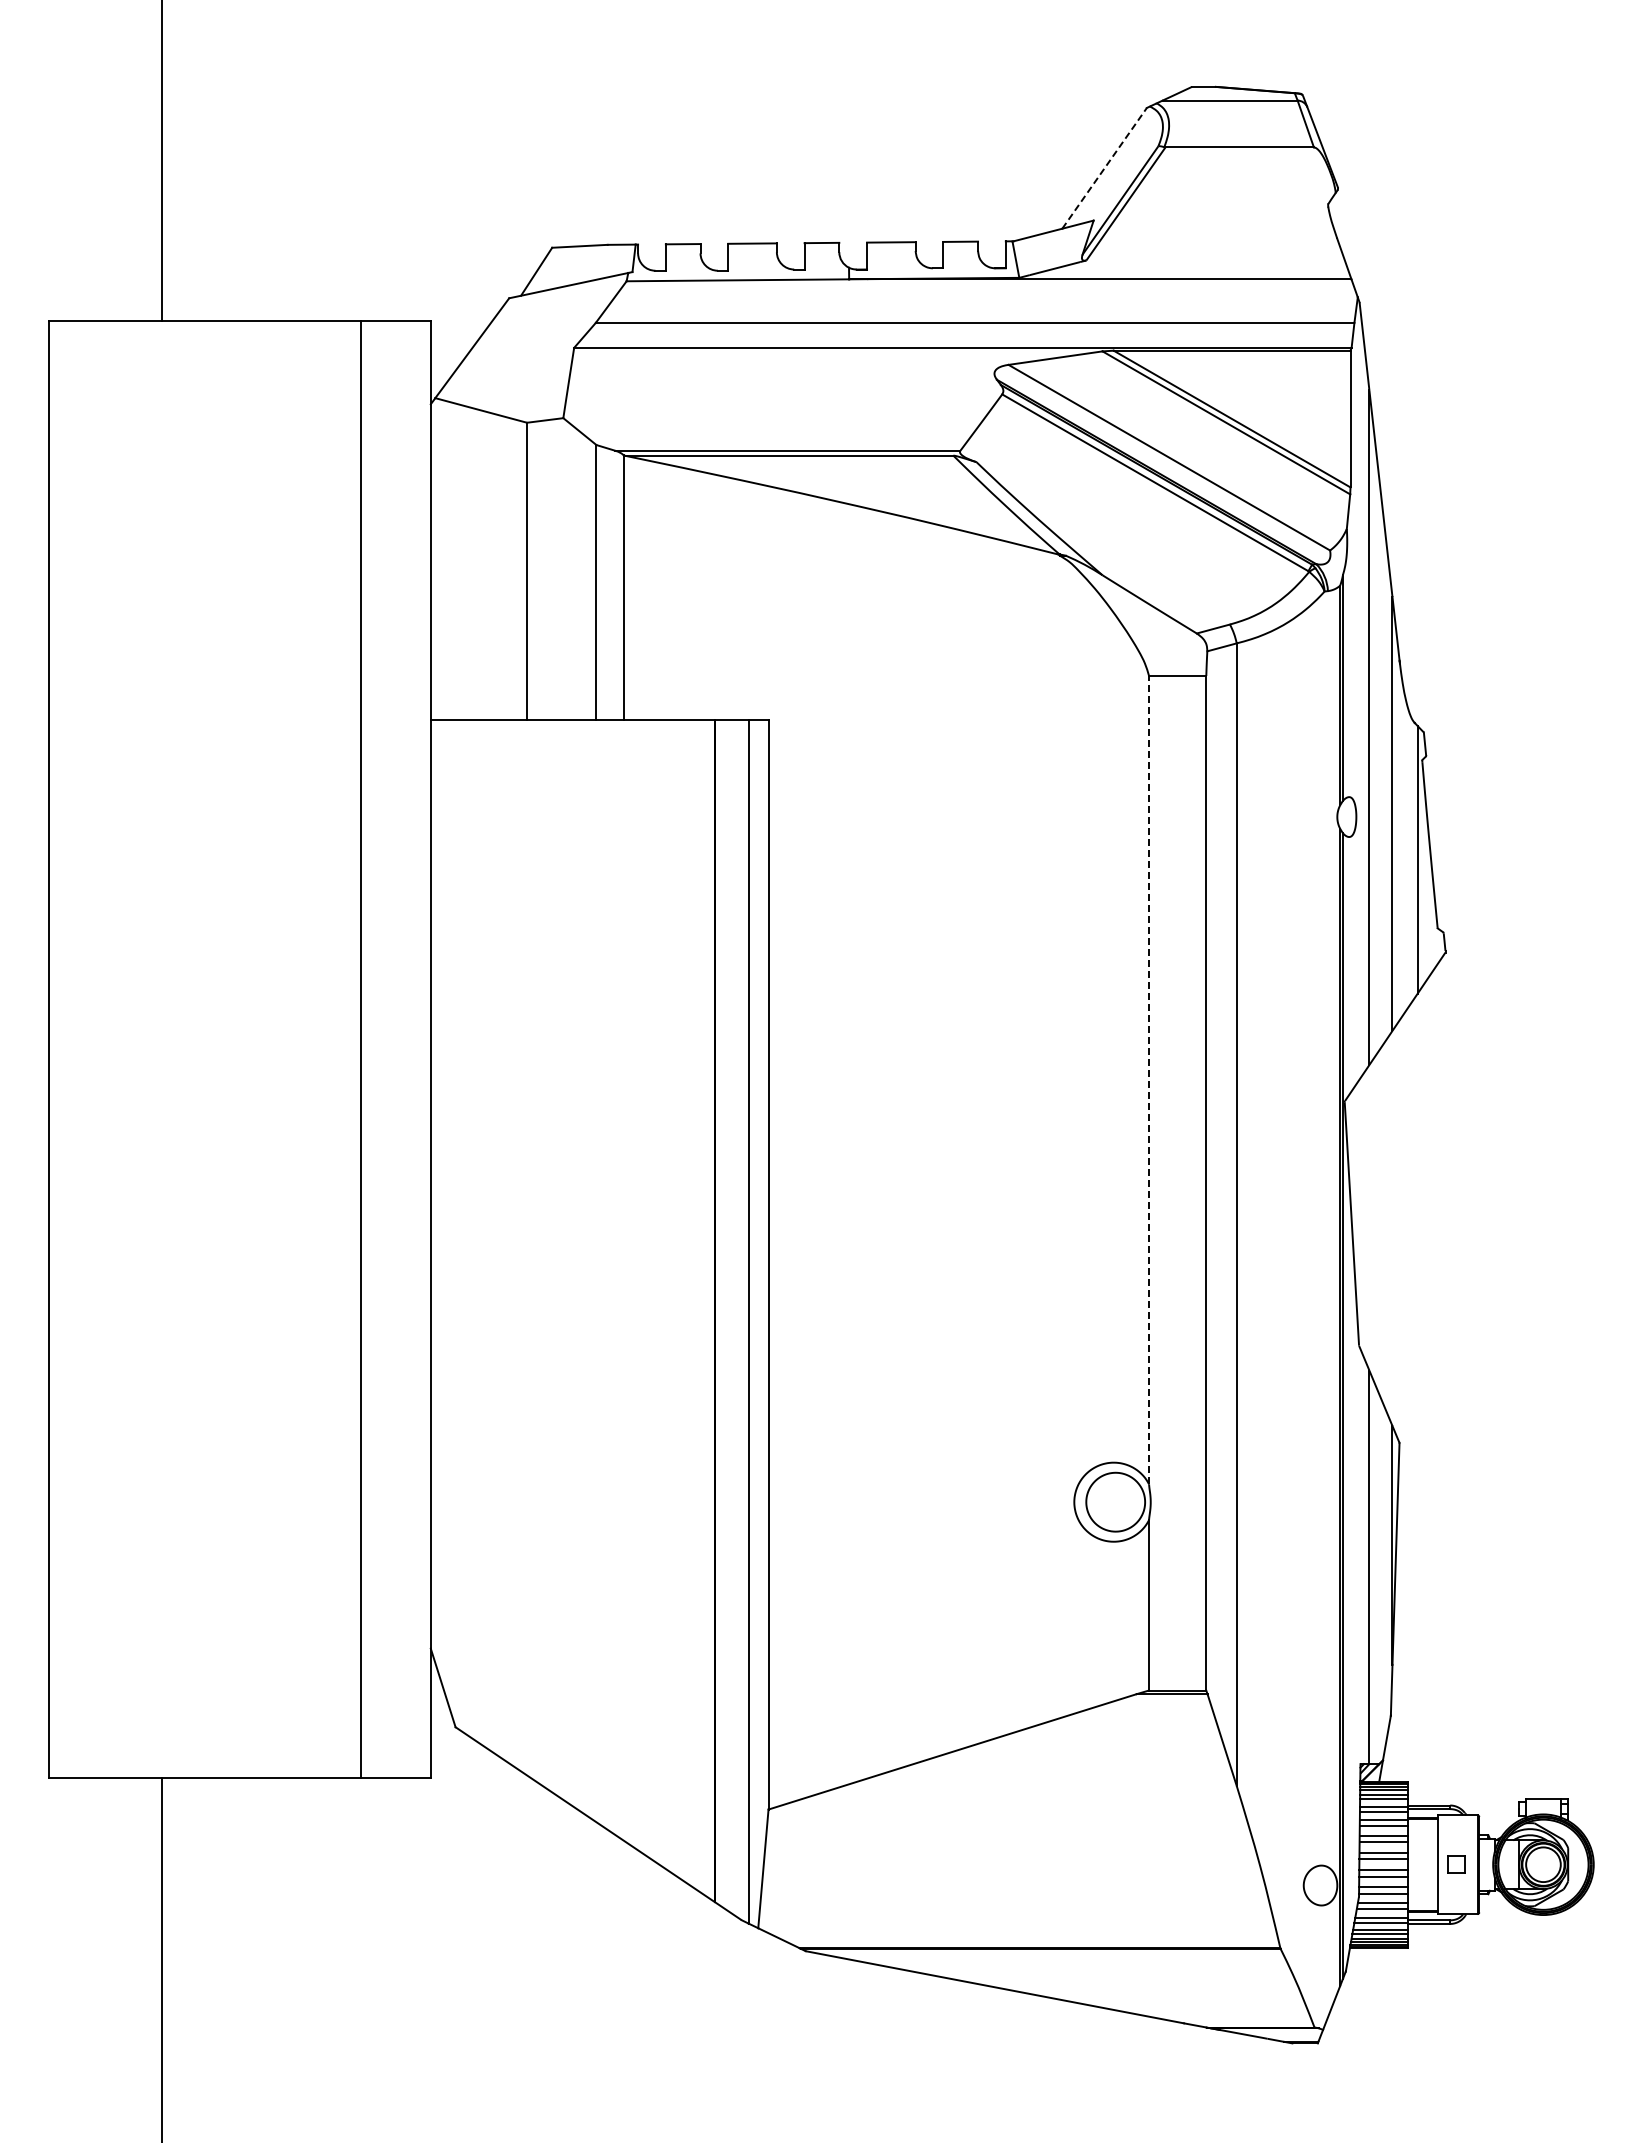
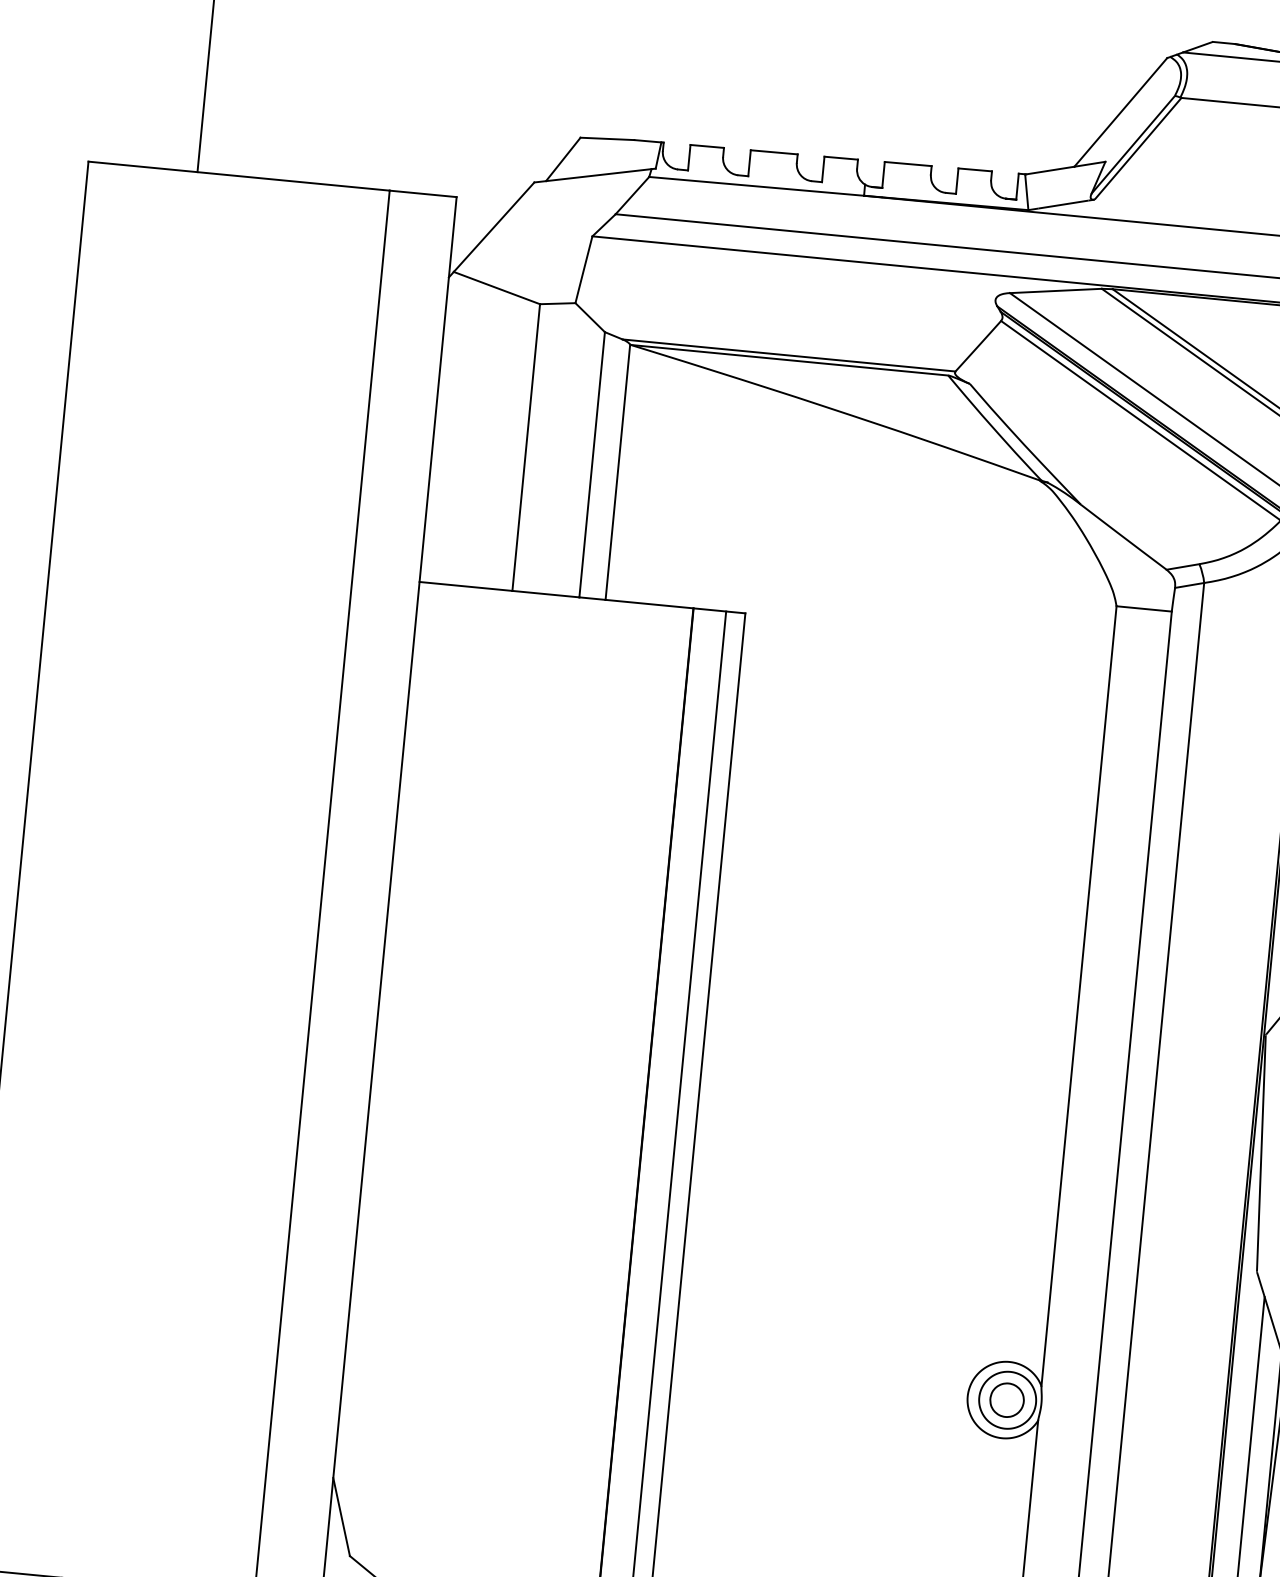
line: (1104, 168) -> (1120, 112), dashed -> solid
line: (1149, 1079) -> (1079, 995), dashed -> solid
part: (1114, 1502) -> (1006, 1400), added

